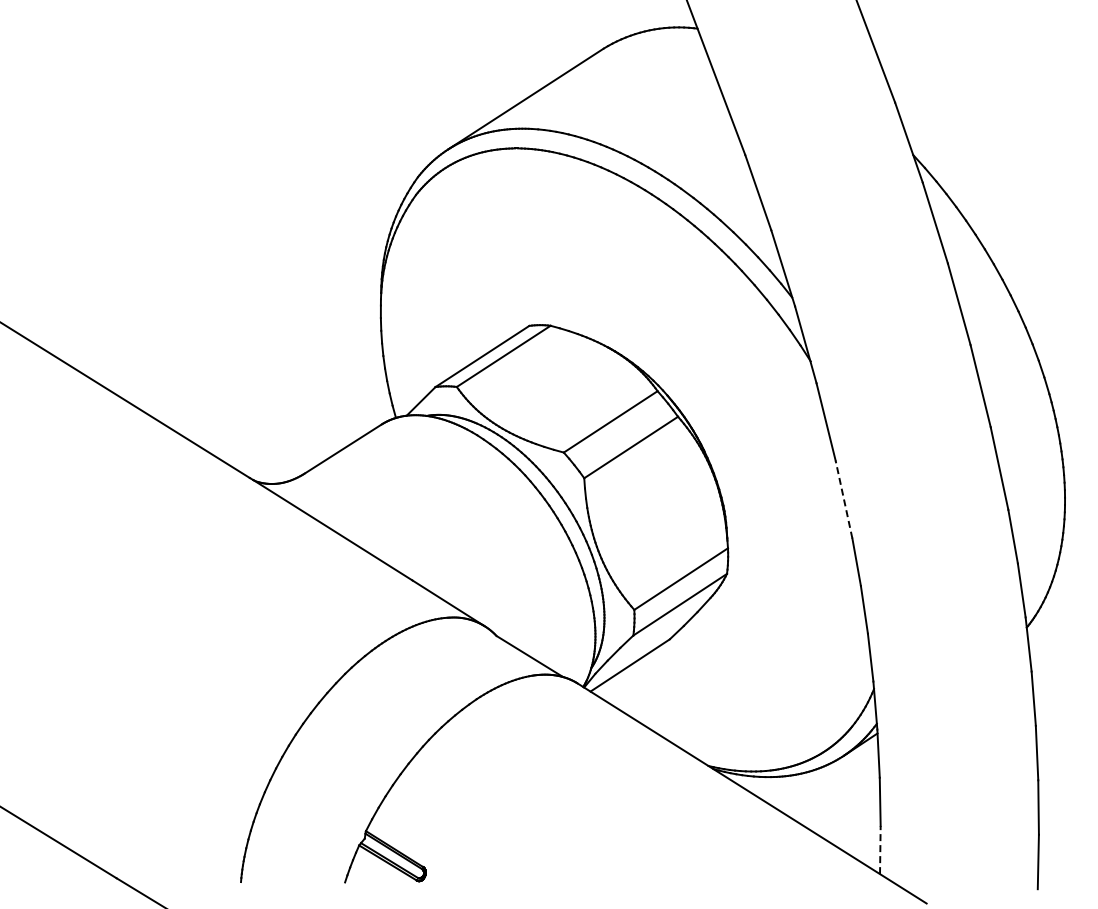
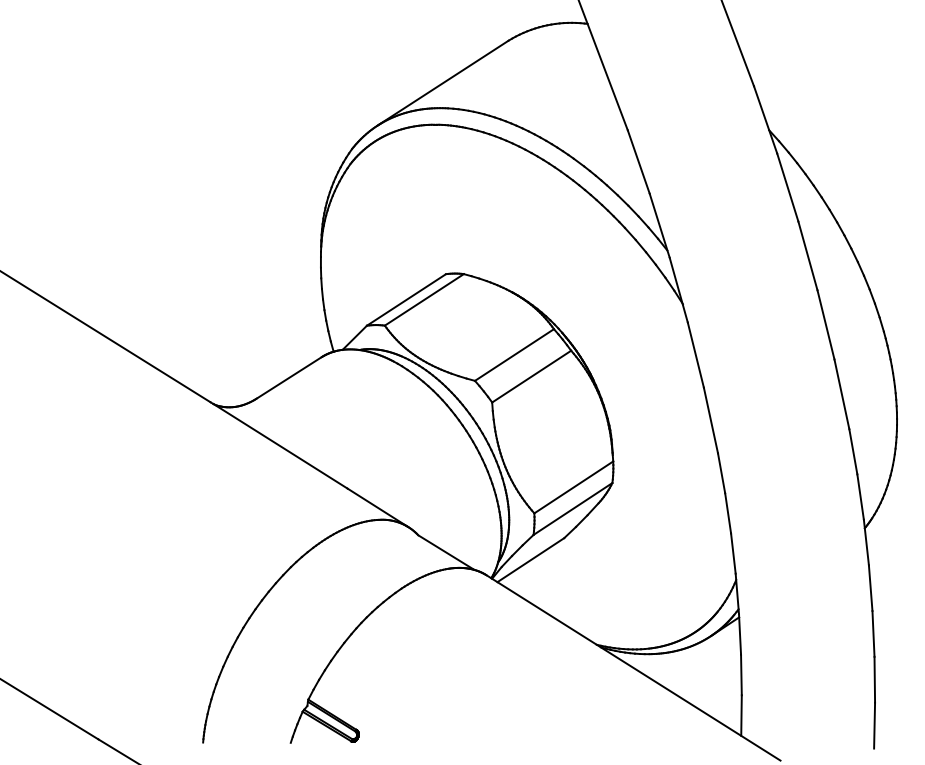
line: (844, 499) -> (711, 420), dashed -> solid
line: (880, 849) -> (741, 715), dashed -> solid

